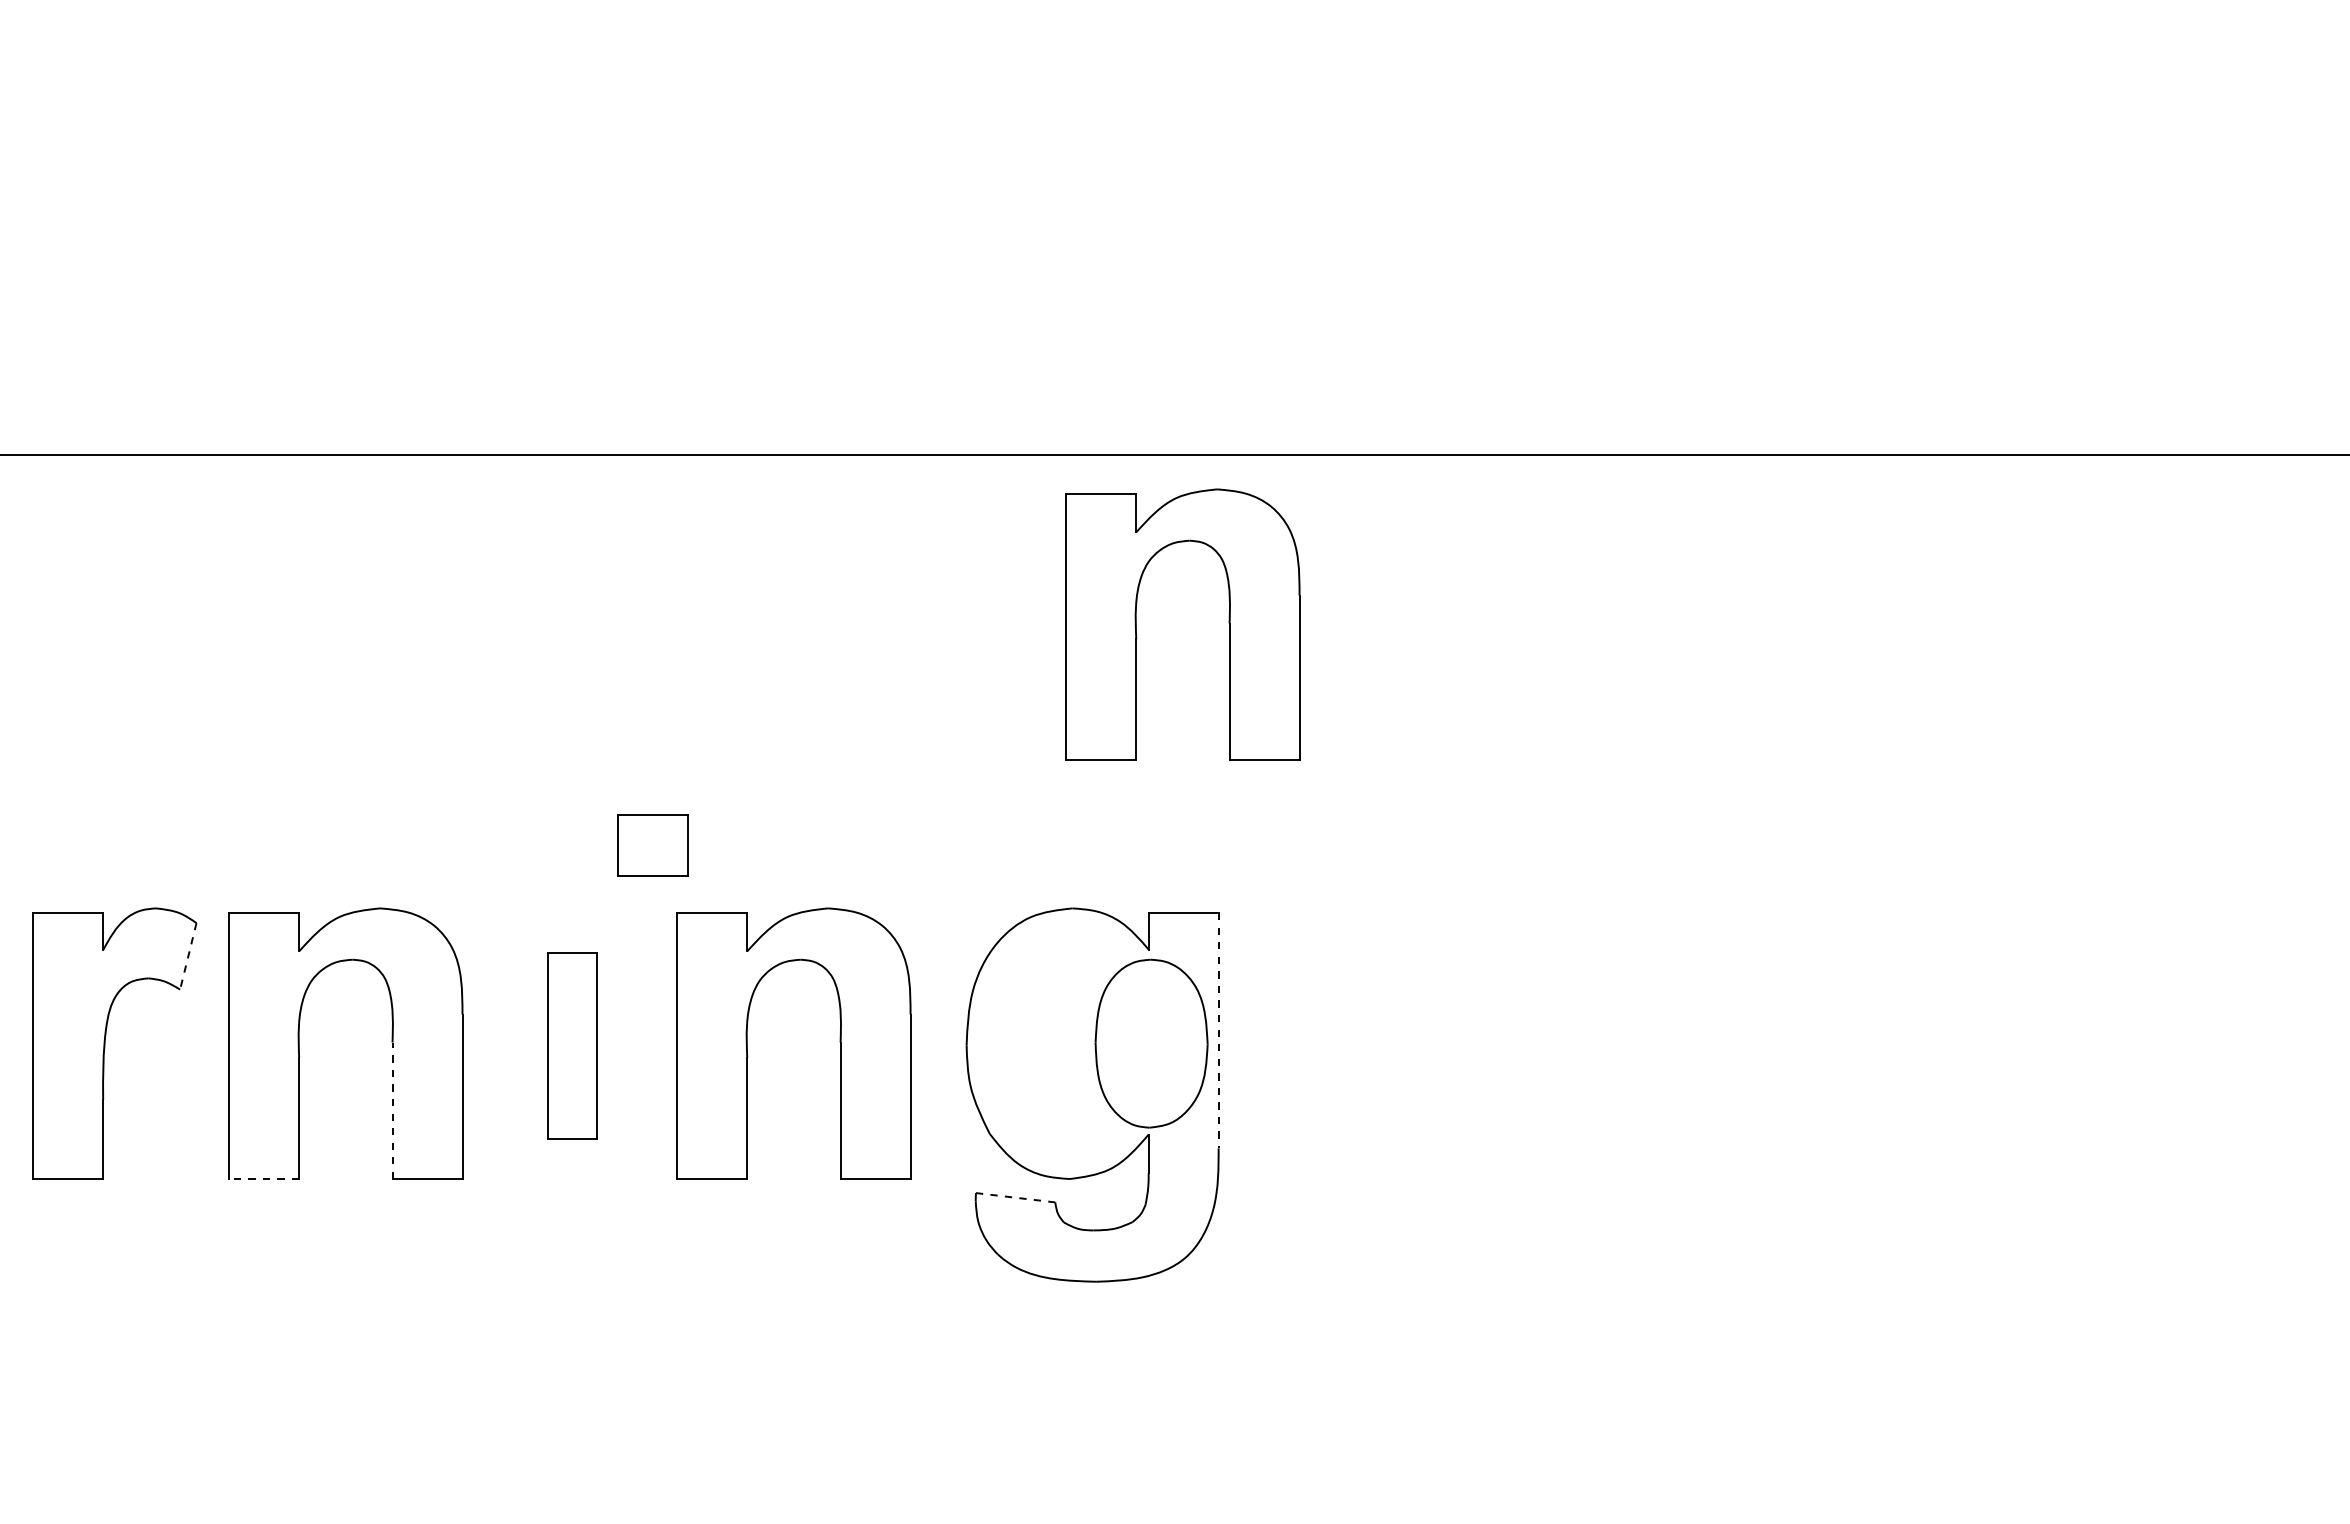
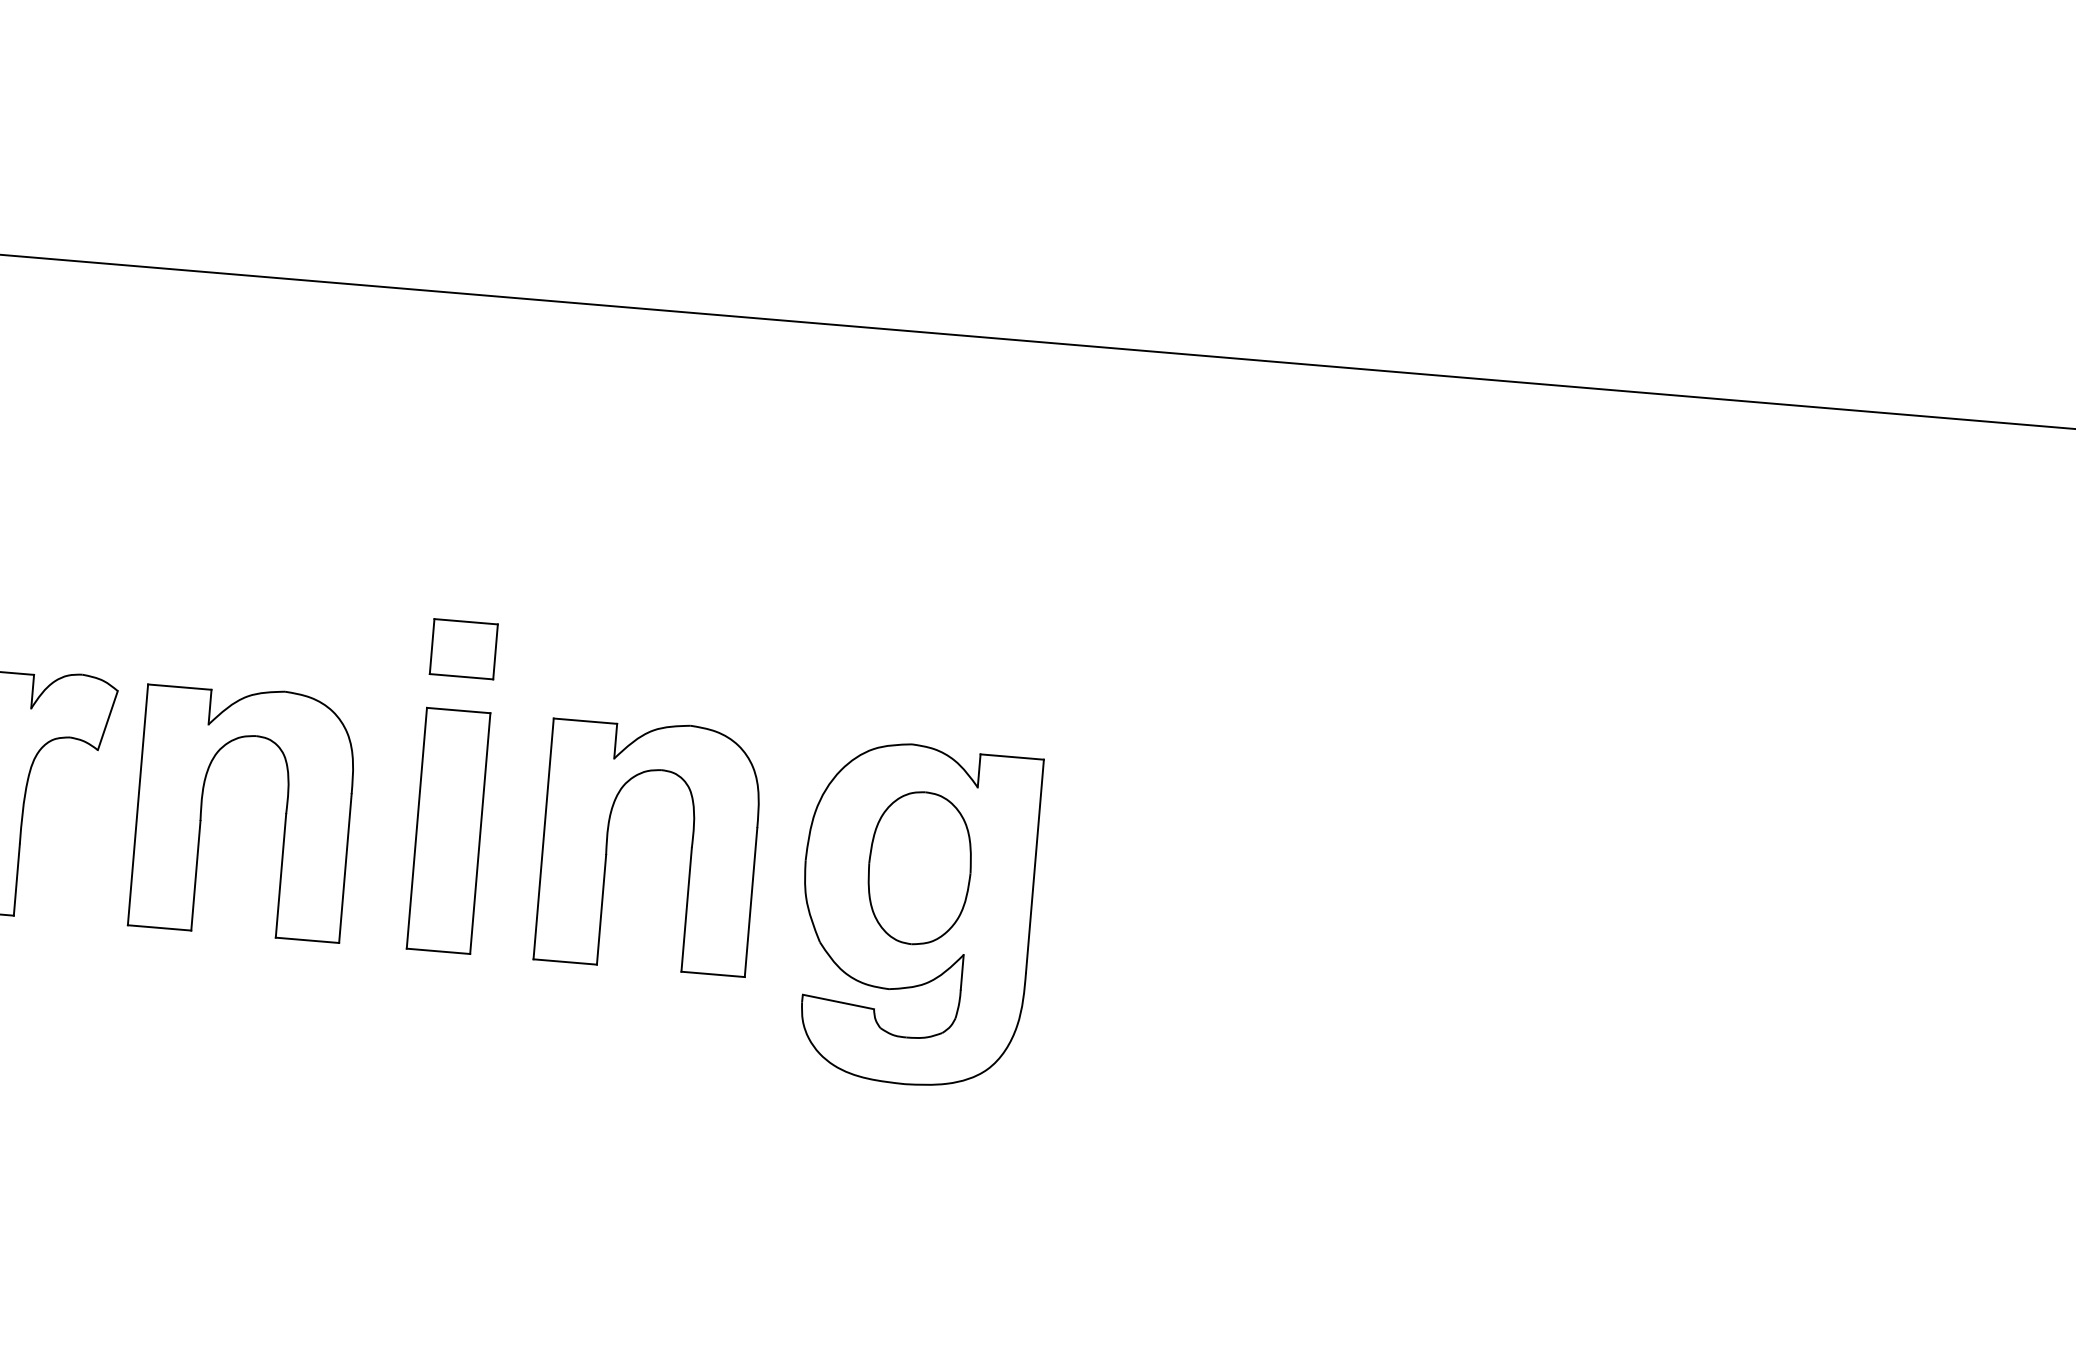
part: (1136, 624) -> (991, 492), removed
part: (652, 845) -> (463, 649), moved
line: (188, 956) -> (108, 720), dashed -> solid
line: (1218, 1030) -> (1034, 866), dashed -> solid
part: (1151, 1043) -> (919, 868), moved
part: (571, 1045) -> (447, 830), size x1.43
line: (392, 1110) -> (280, 875), dashed -> solid
line: (263, 1179) -> (158, 928), dashed -> solid
line: (1015, 1197) -> (838, 1001), dashed -> solid

